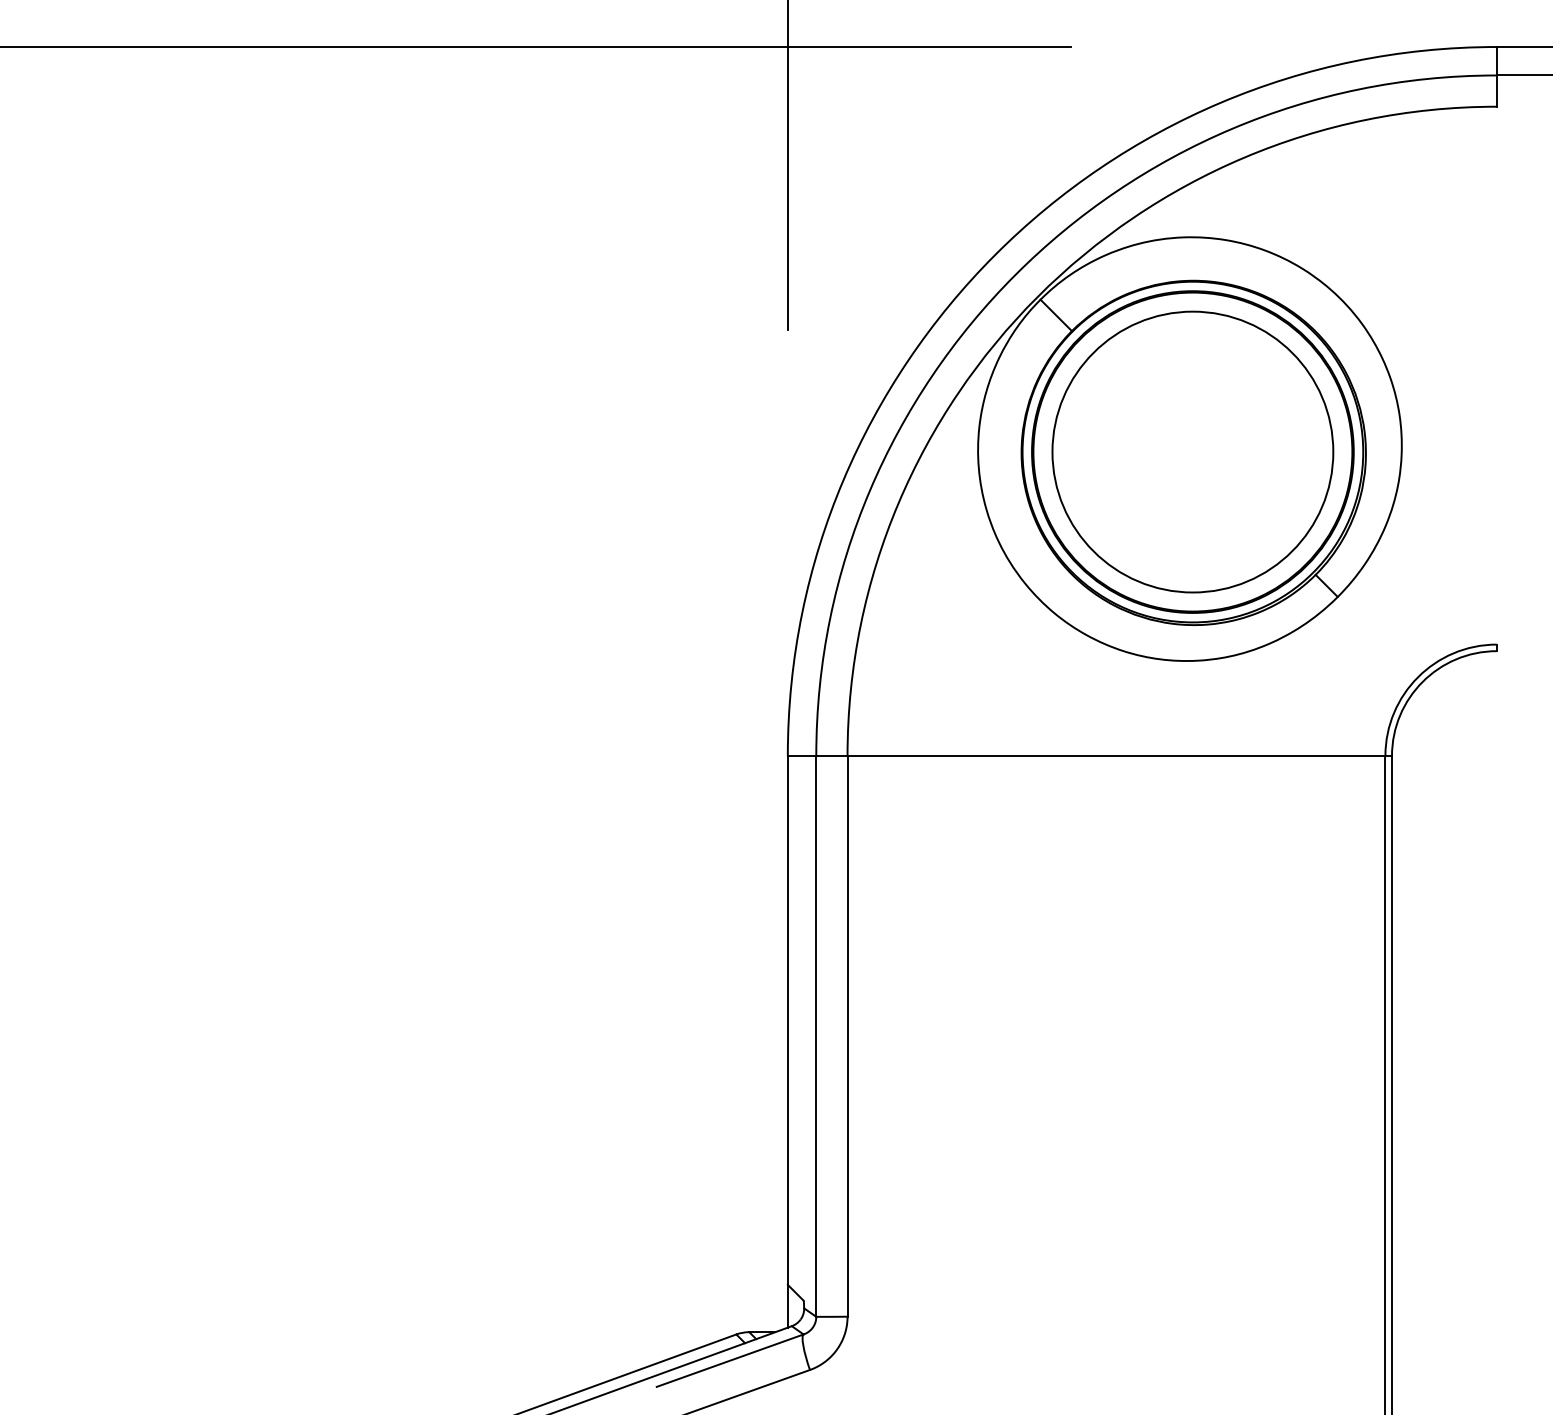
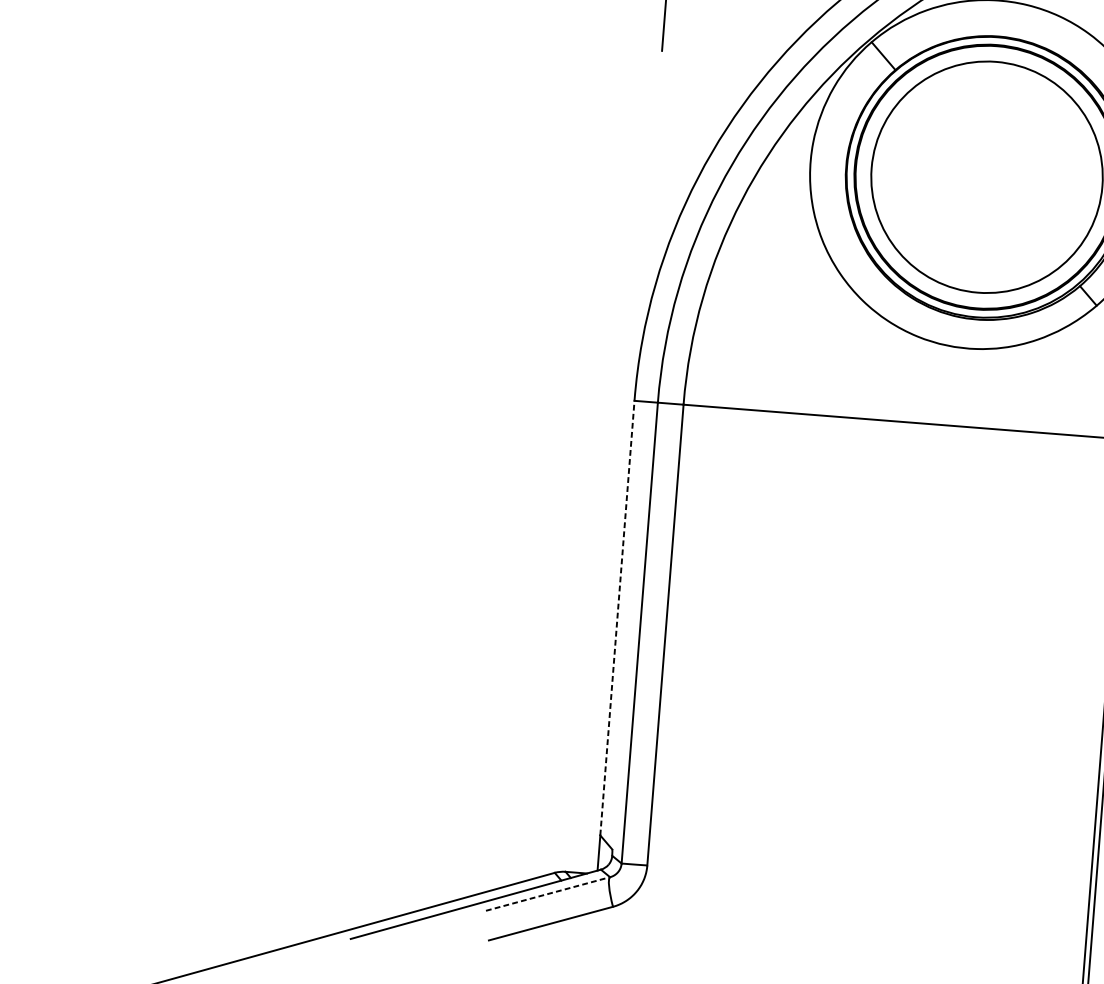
line: (787, 1019) -> (617, 617), solid -> dashed
line: (730, 1360) -> (548, 893), solid -> dashed

